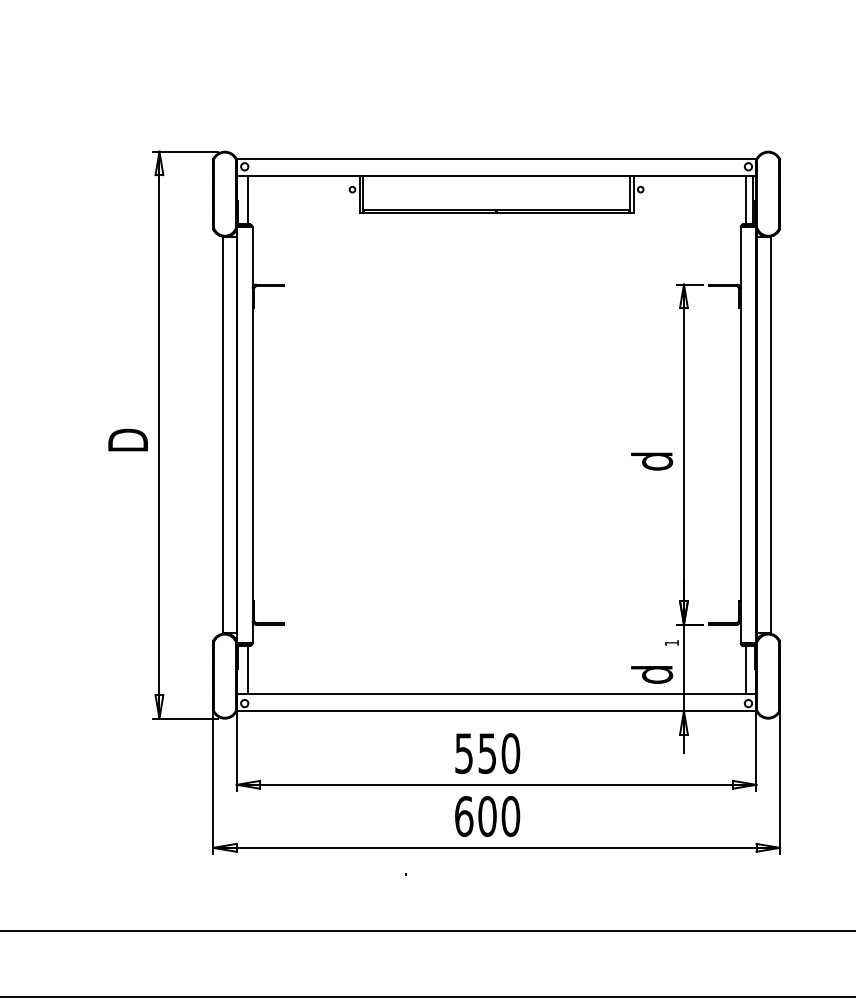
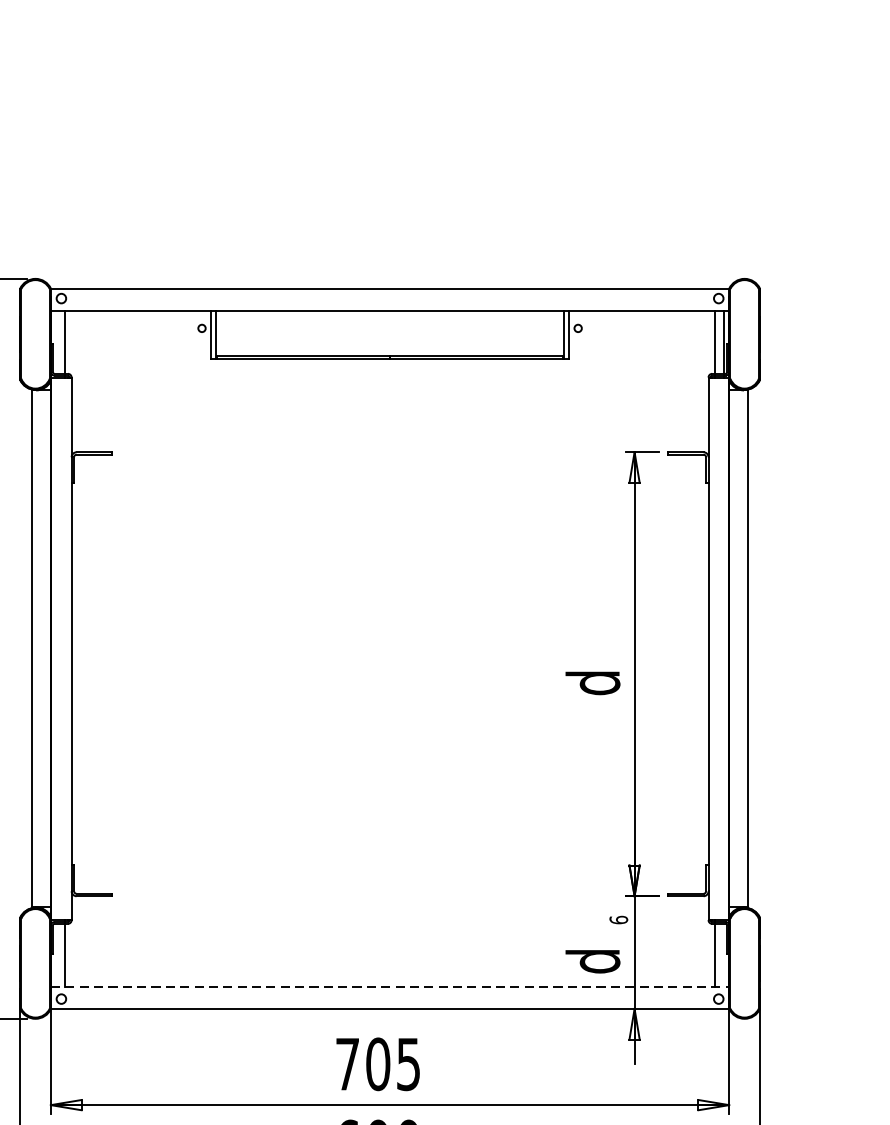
text: (671, 642) -> (618, 919), 1 -> 6
line: (496, 694) -> (389, 987), solid -> dashed
text: (487, 753) -> (378, 1064), 550 -> 705

